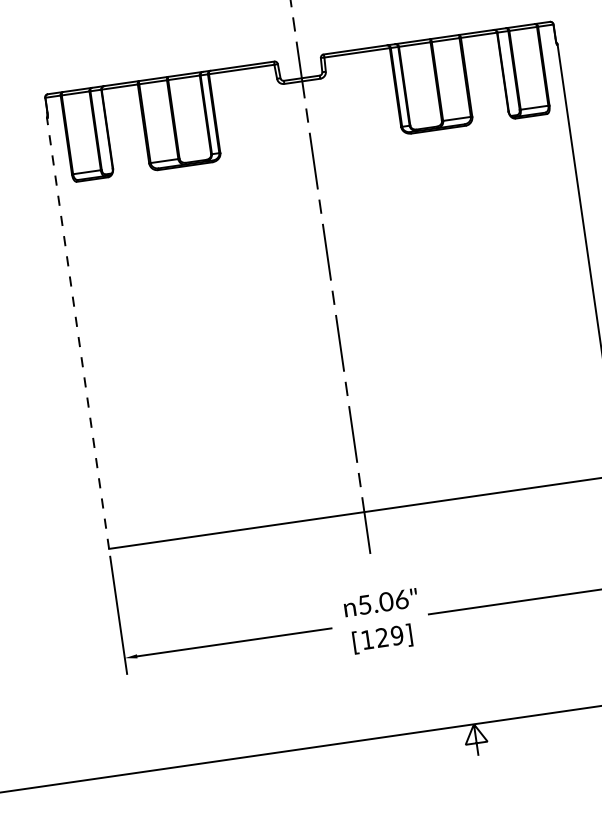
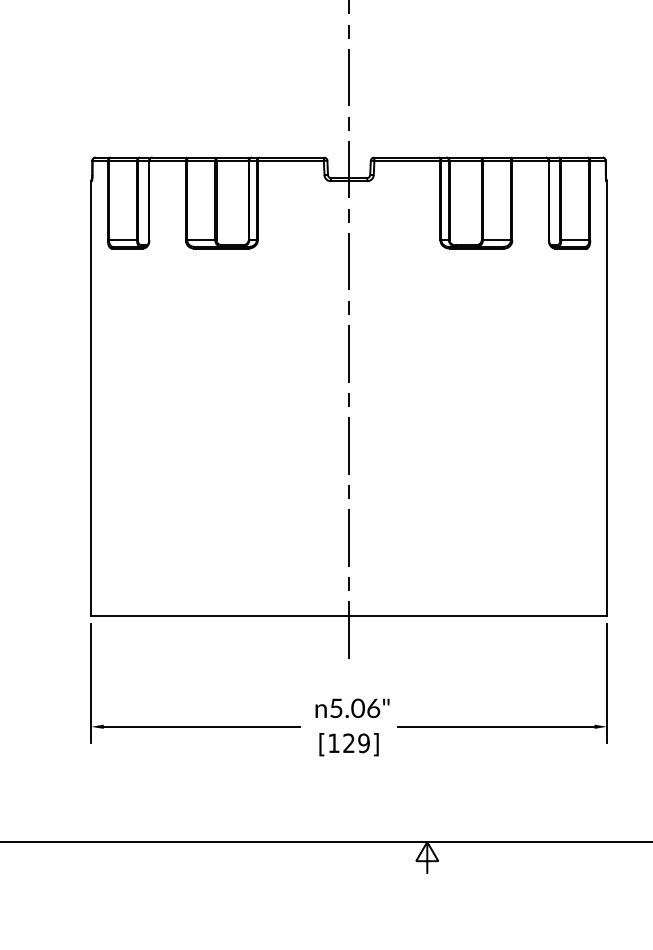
line: (78, 333) -> (91, 398), dashed -> solid

